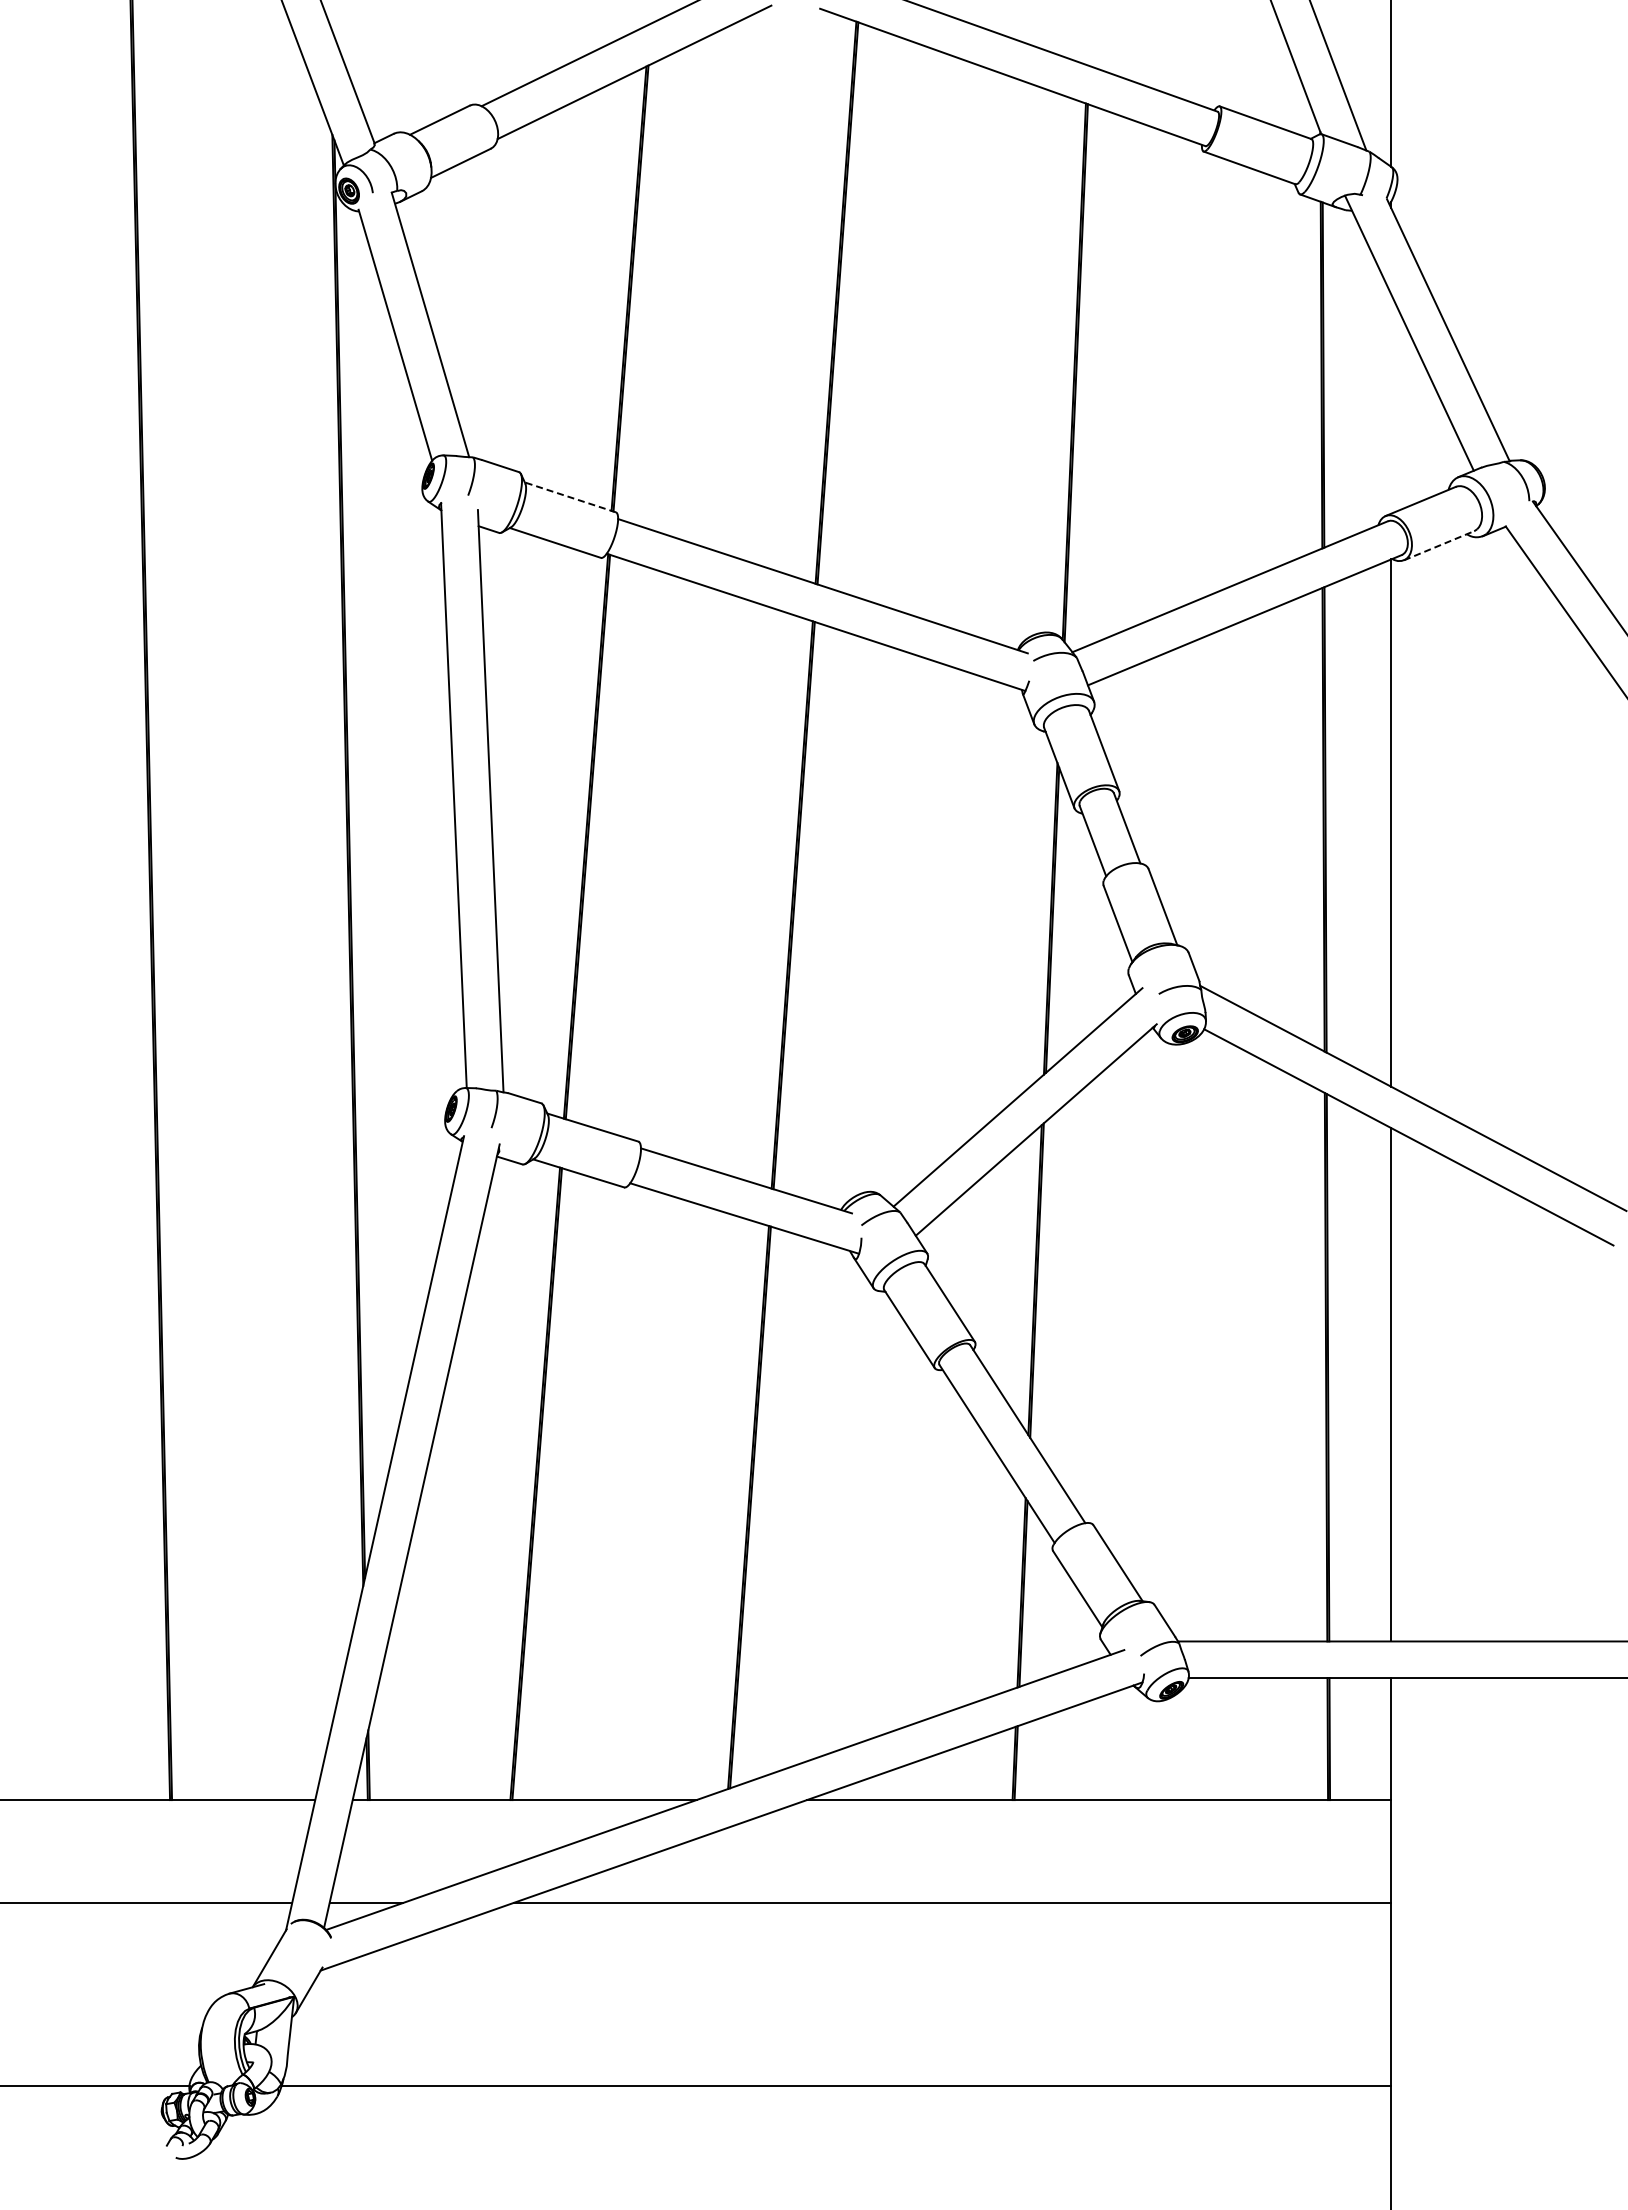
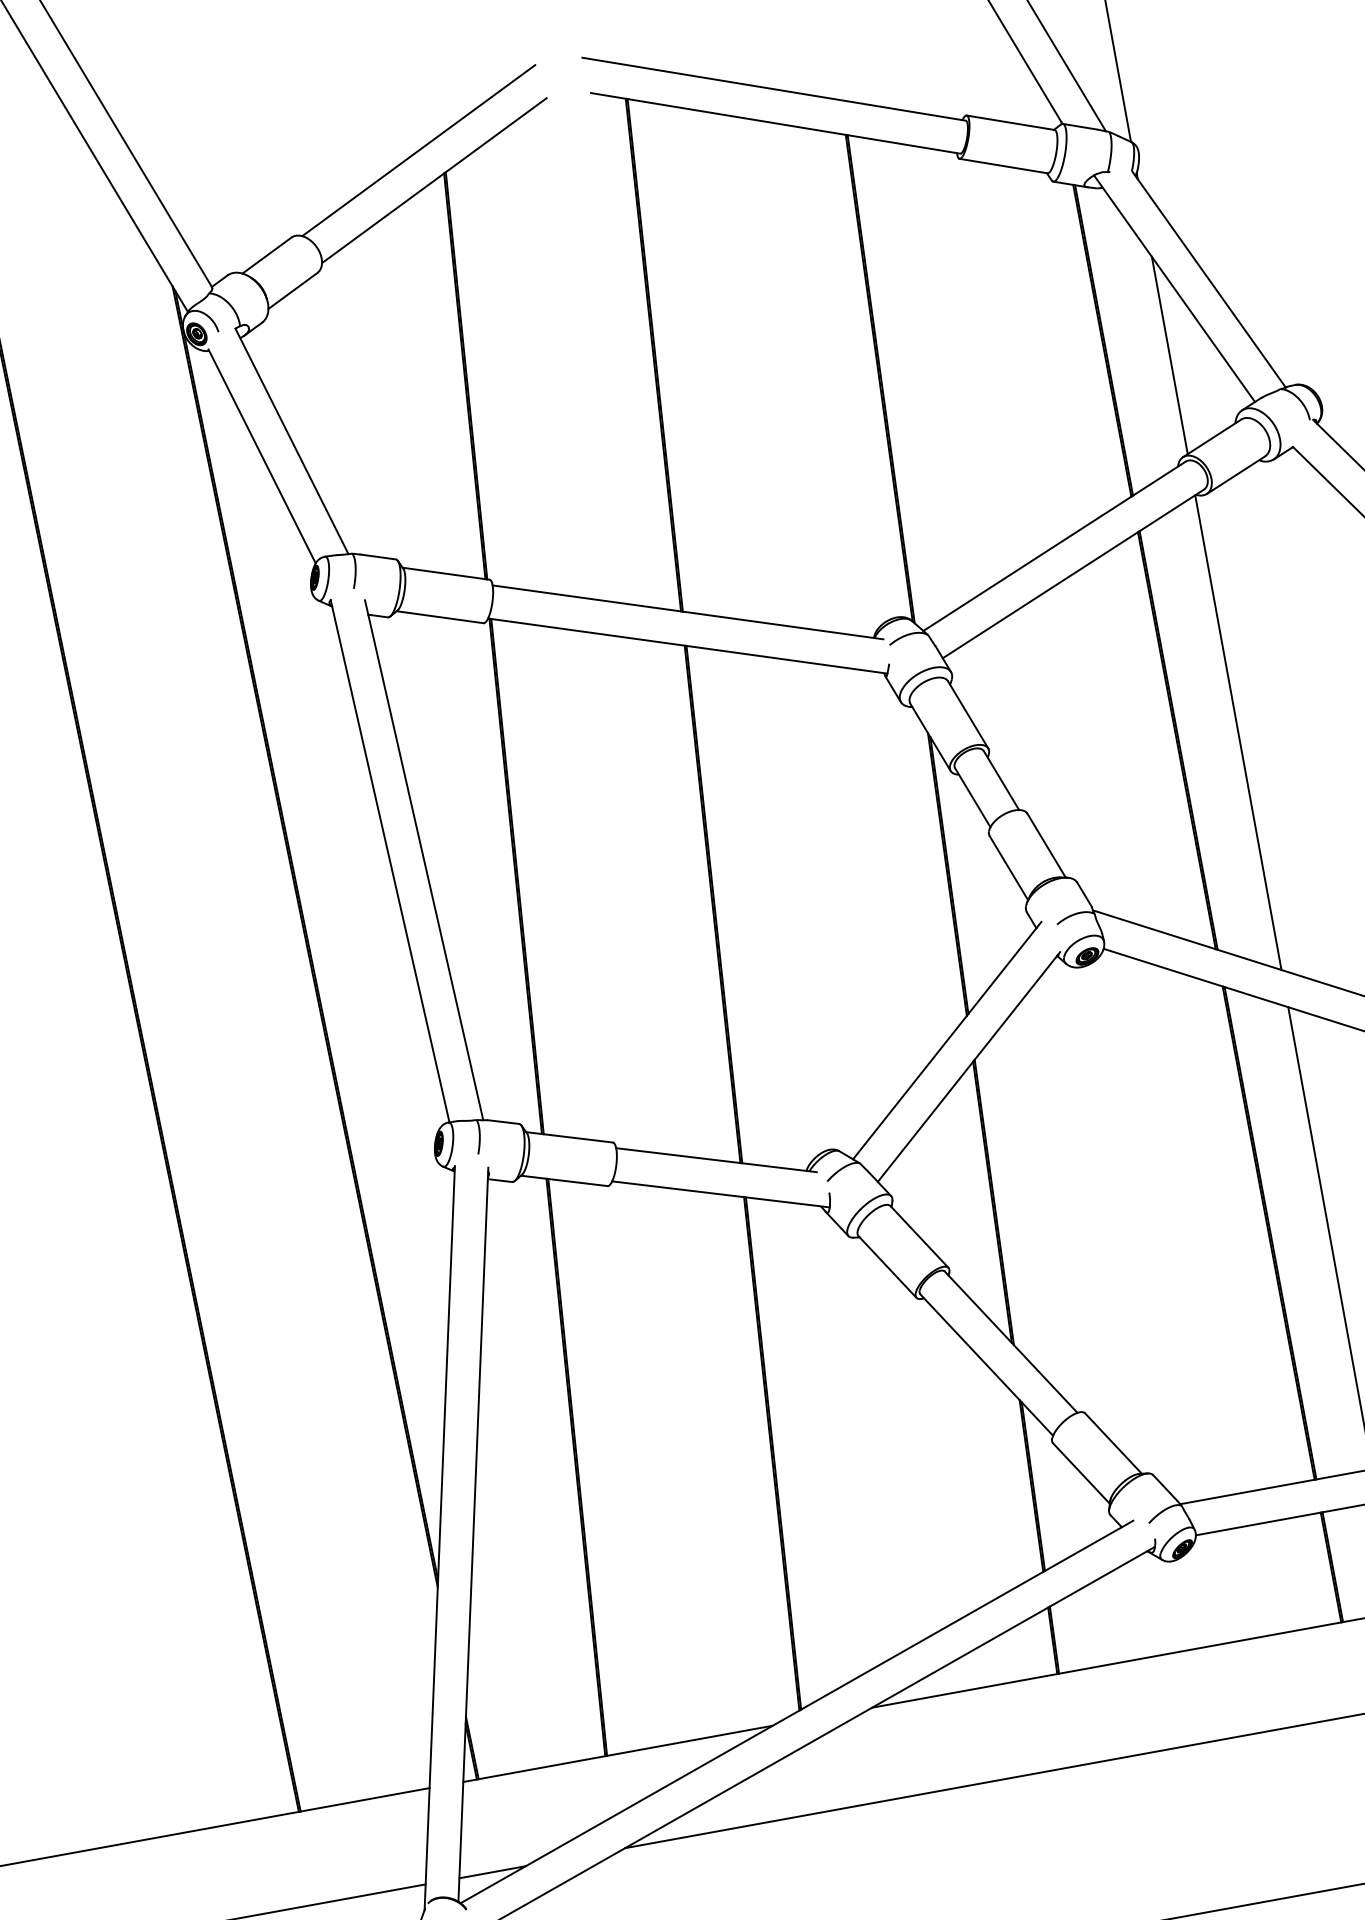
line: (1391, 403) -> (1169, 354), added
line: (570, 497) -> (446, 573), dashed -> solid
line: (1439, 545) -> (1236, 474), dashed -> solid

